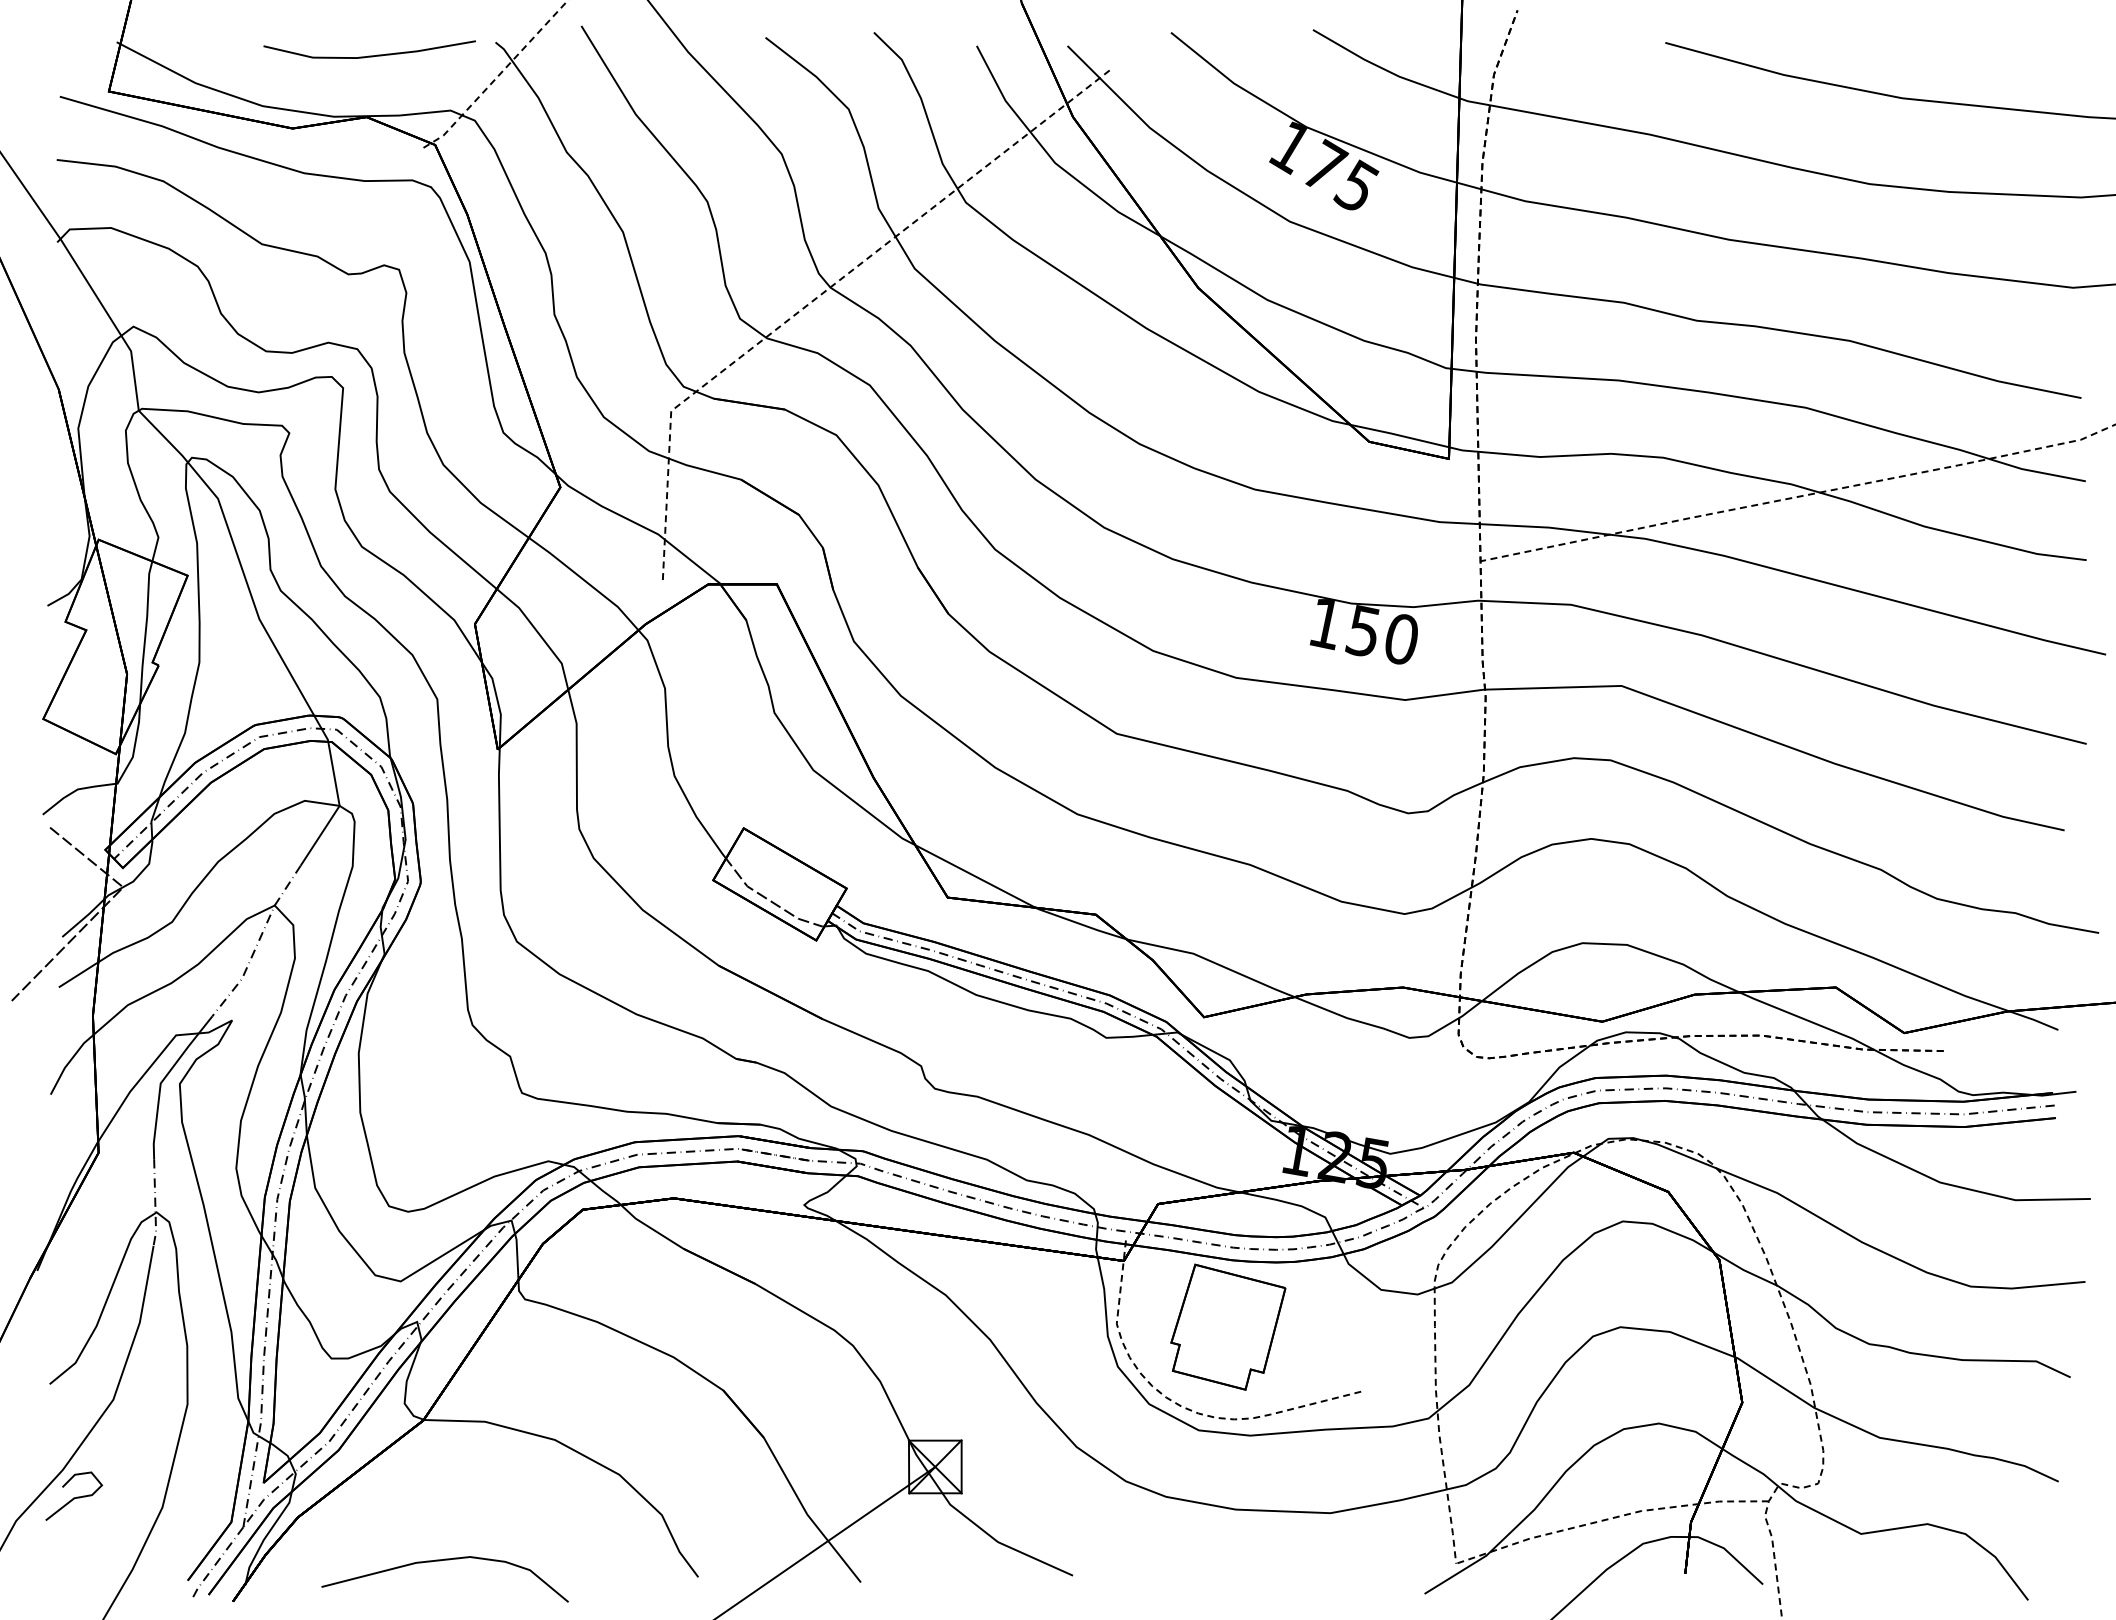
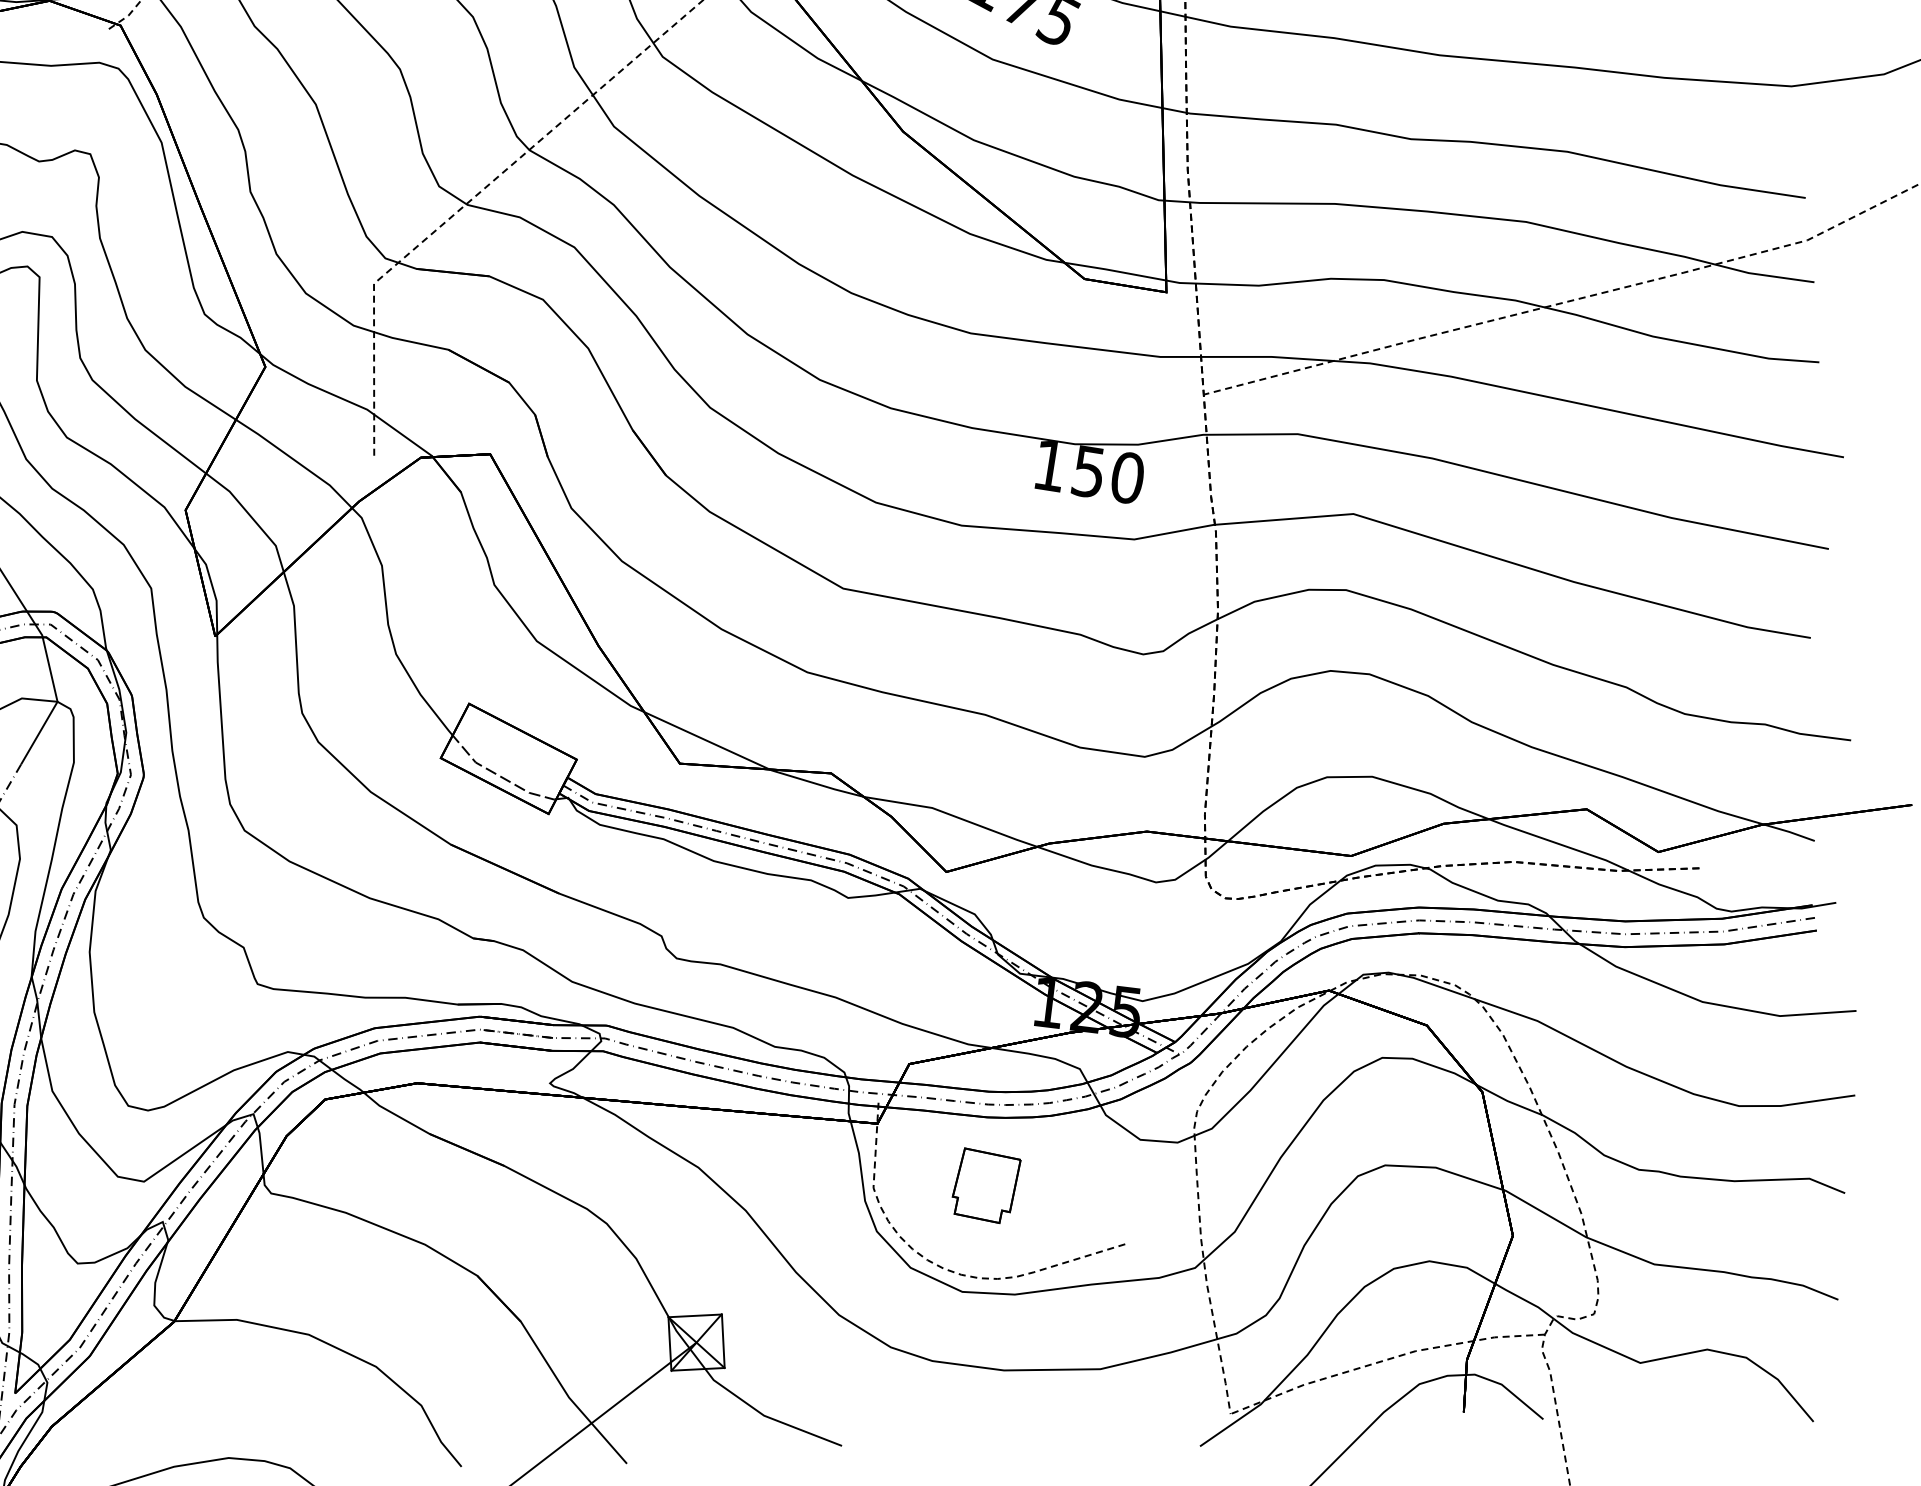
part: (1228, 1326) -> (987, 1184), size x0.6

